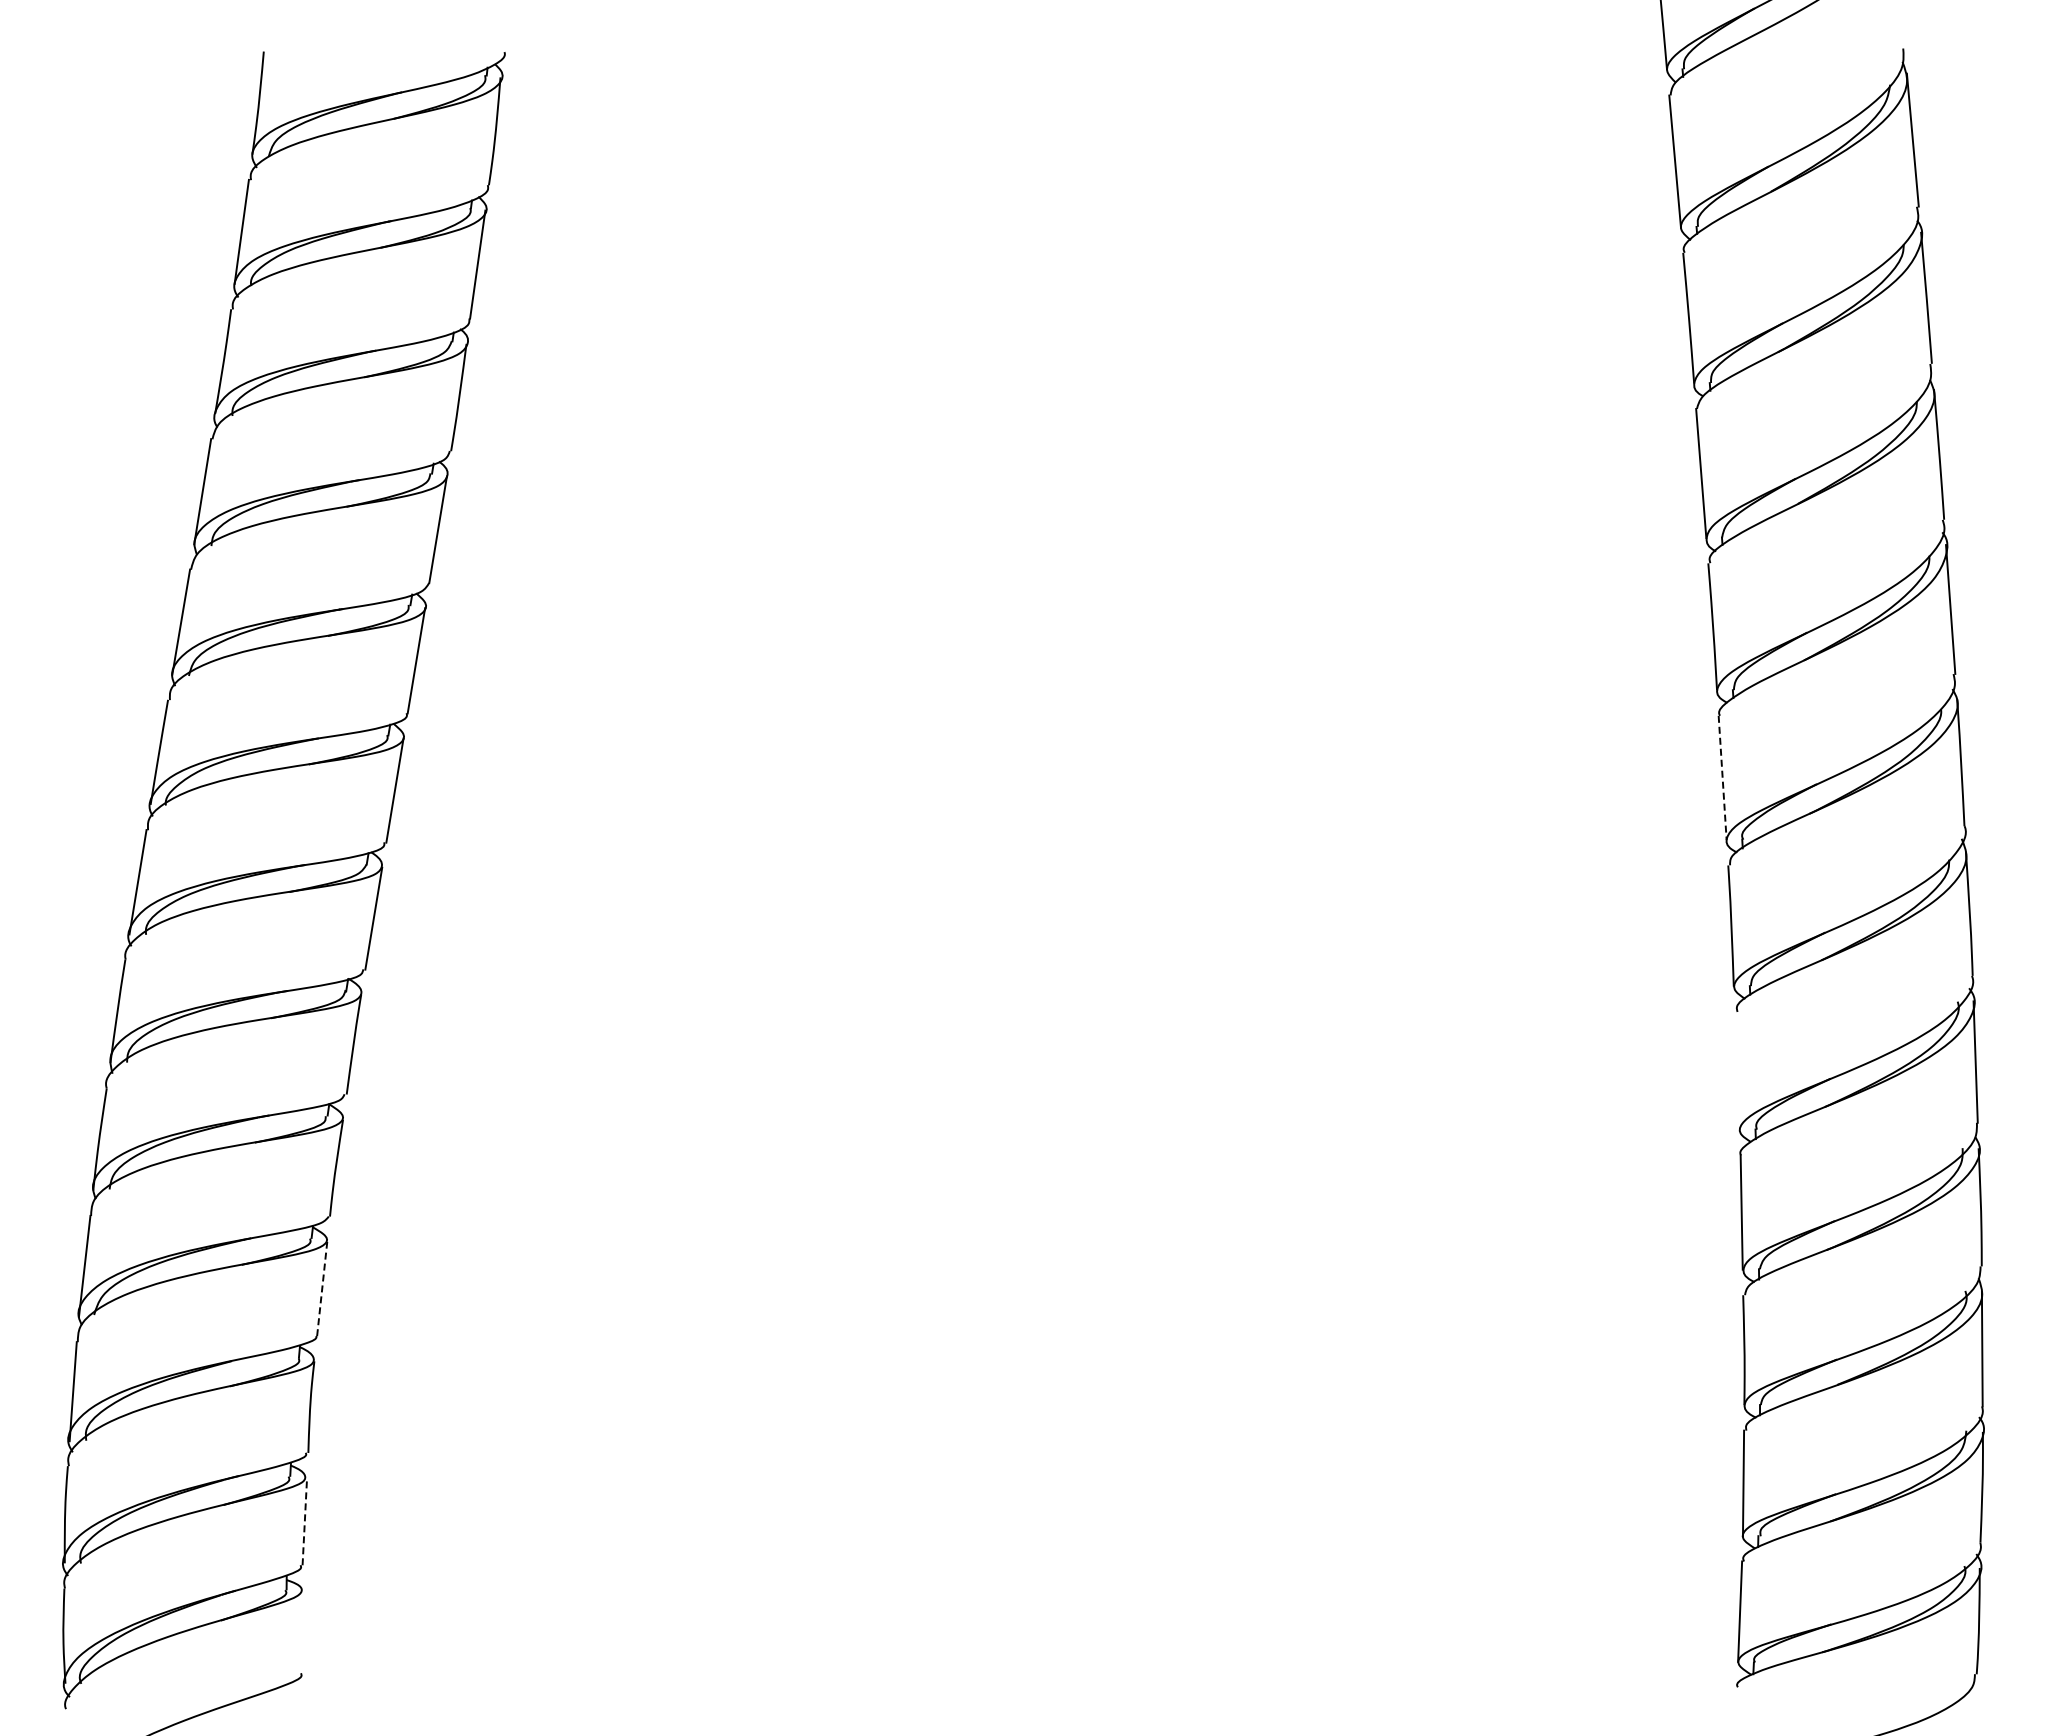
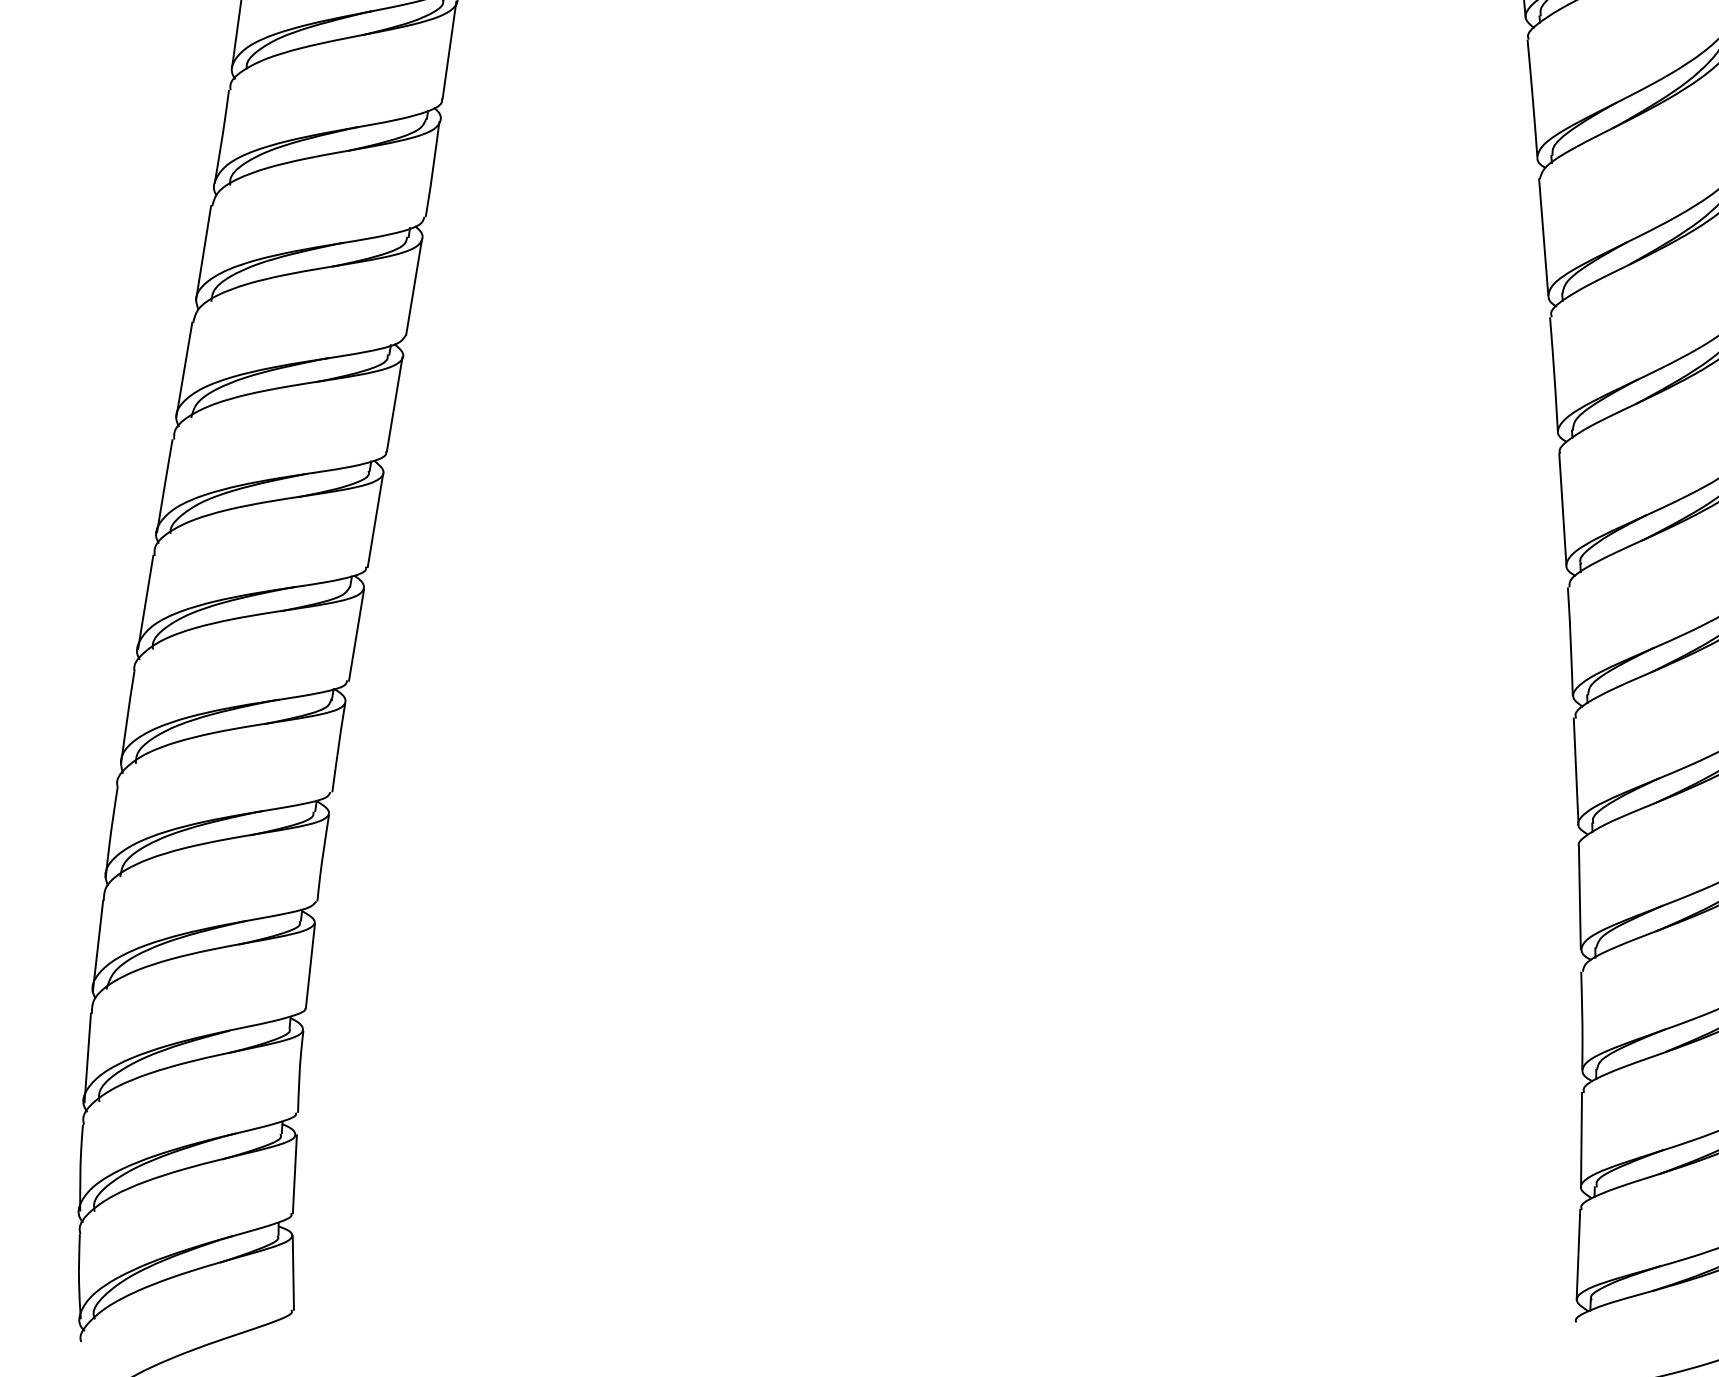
line: (1722, 778) -> (1562, 509), dashed -> solid
line: (1737, 1071) -> (1576, 771), added
line: (322, 1288) -> (310, 965), dashed -> solid
line: (304, 1521) -> (294, 1174), dashed -> solid
line: (302, 1631) -> (292, 1272), added

